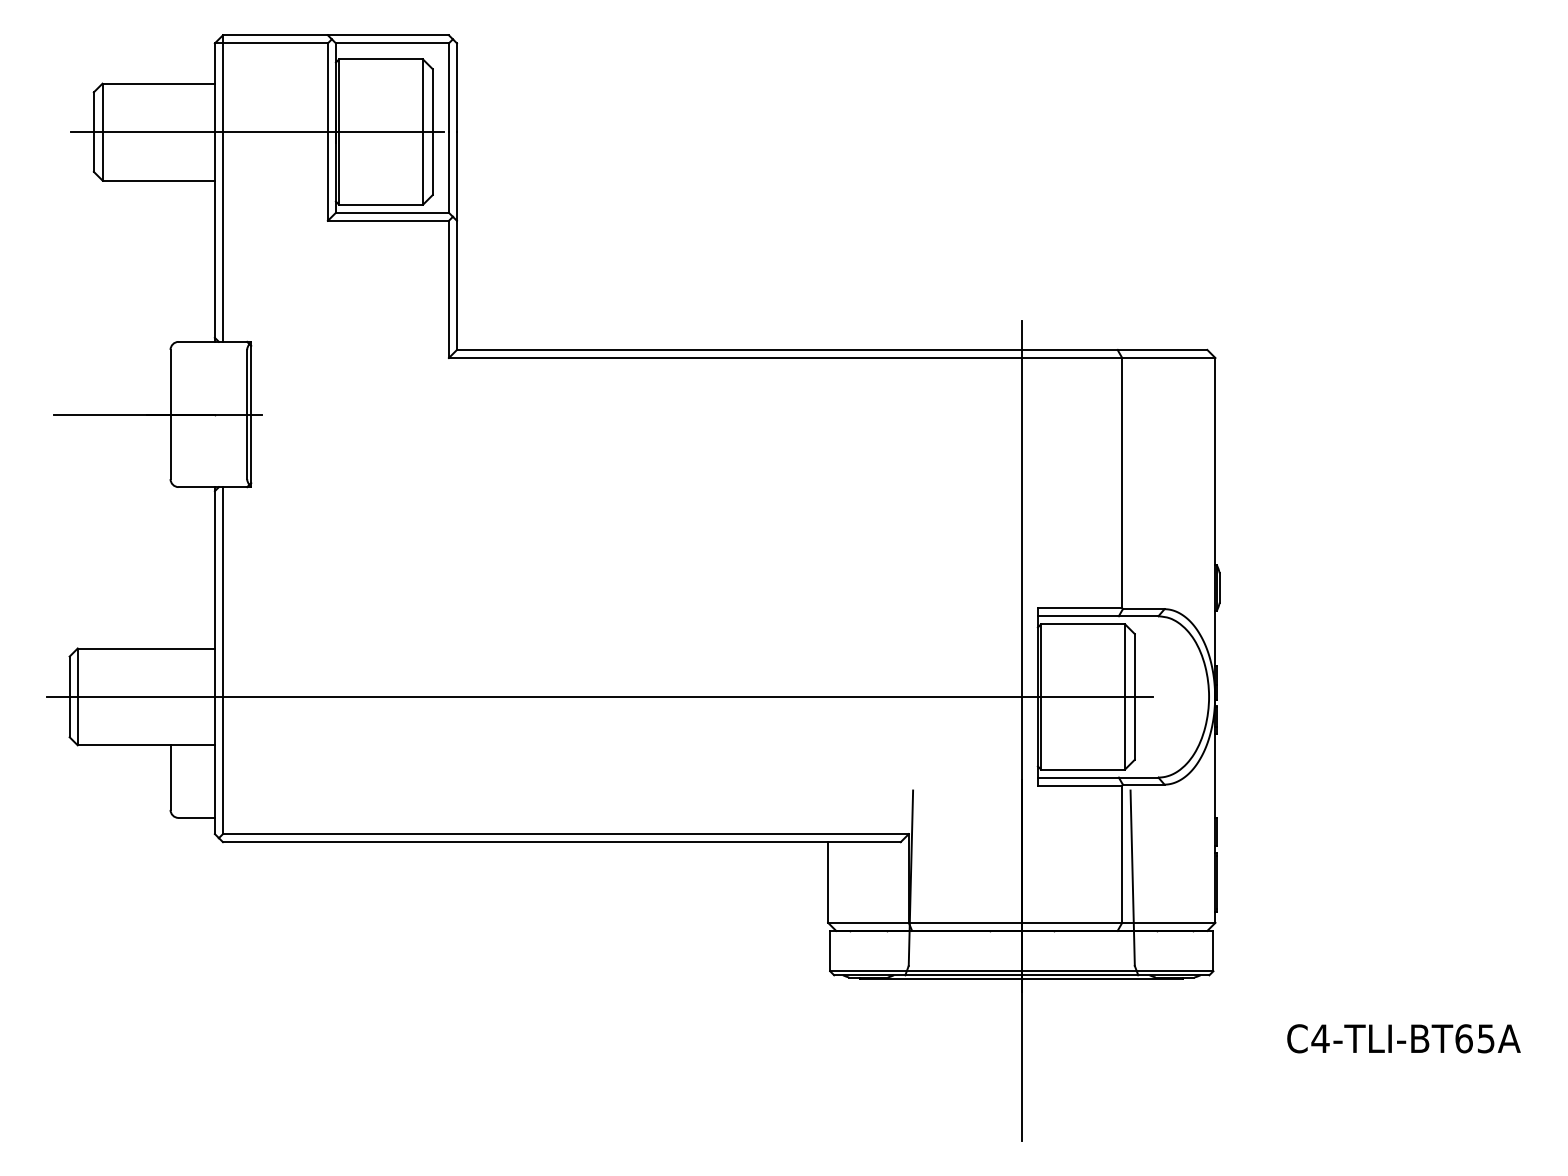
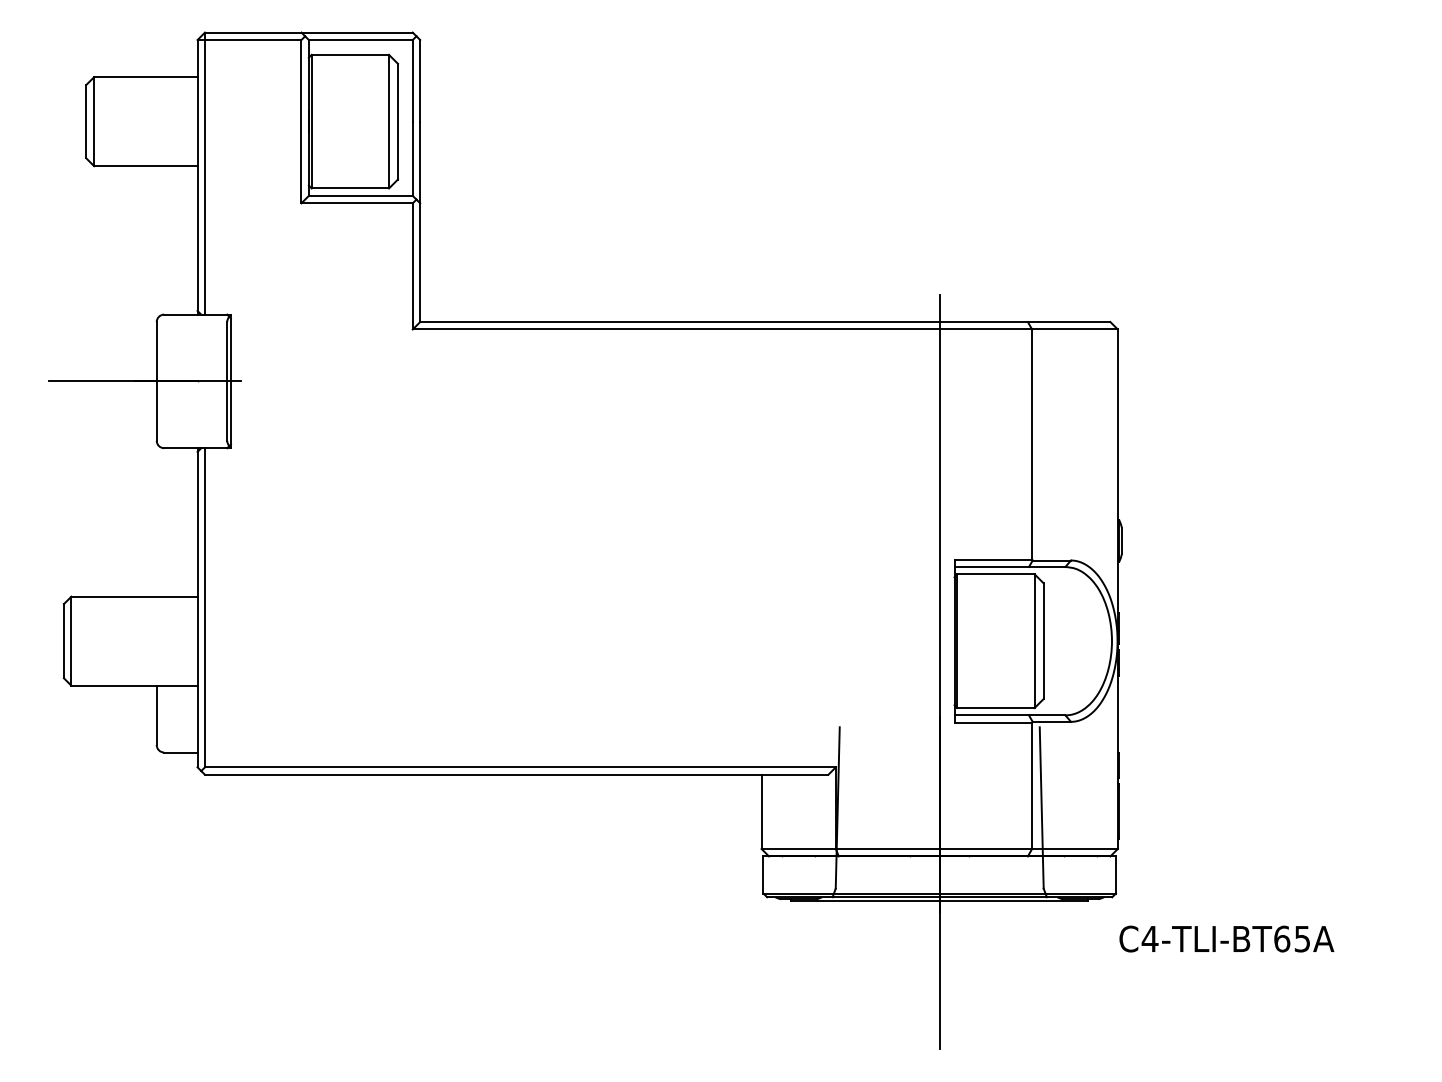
line: (257, 132) -> (236, 122), removed
line: (600, 696) -> (552, 640), removed
text: (1403, 1038) -> (1226, 938), moved

